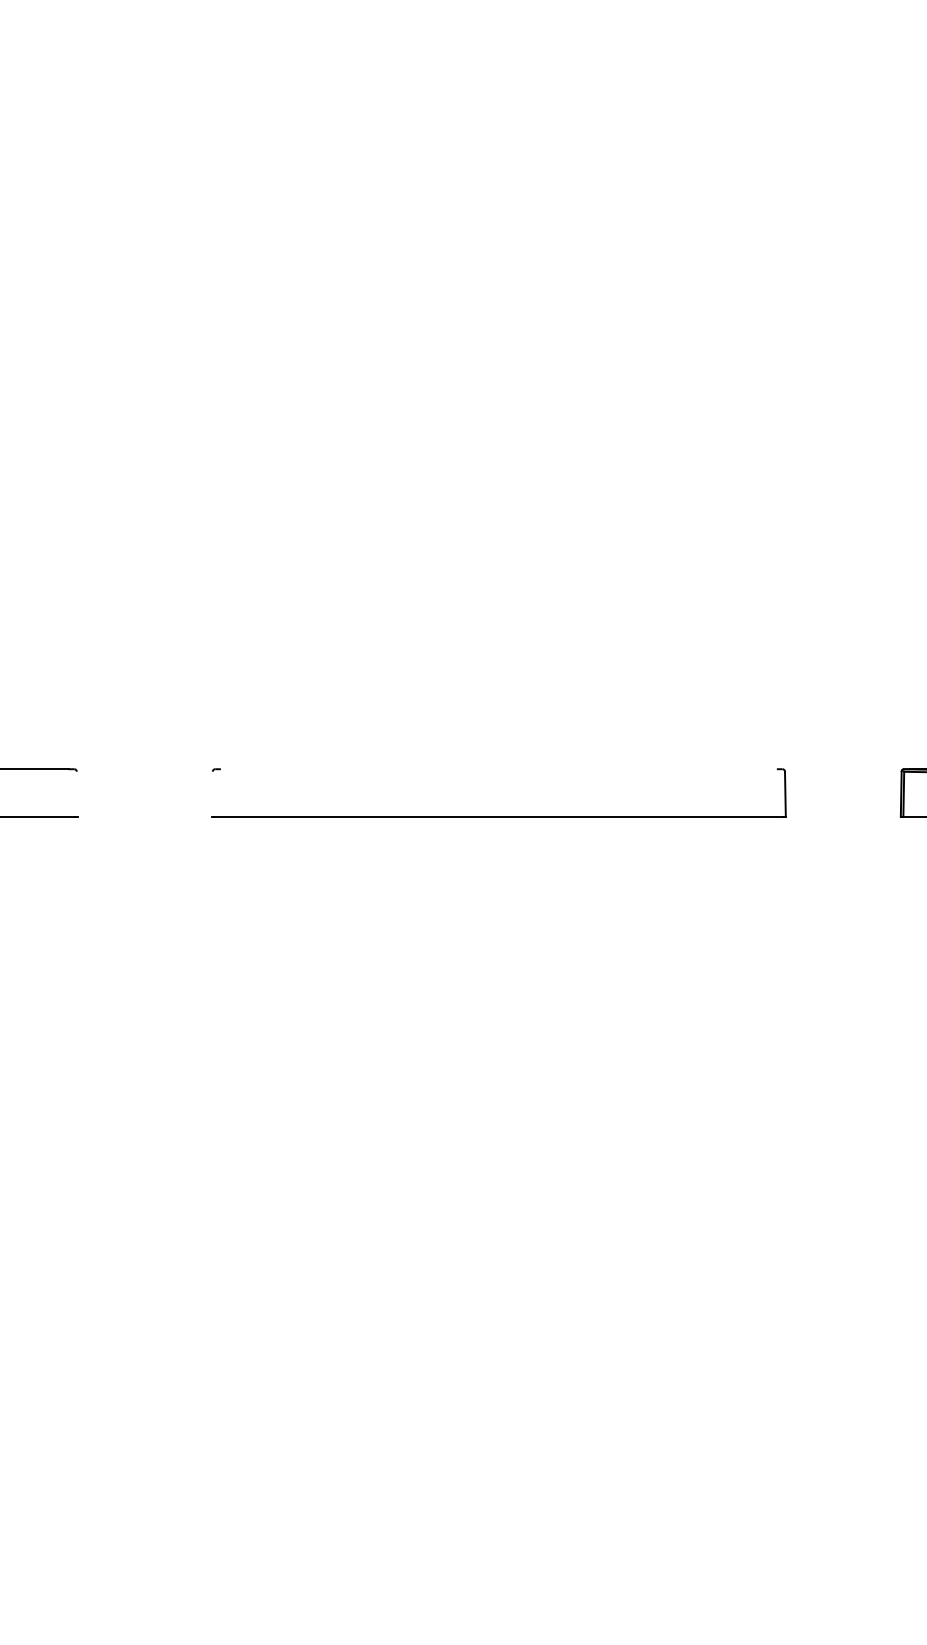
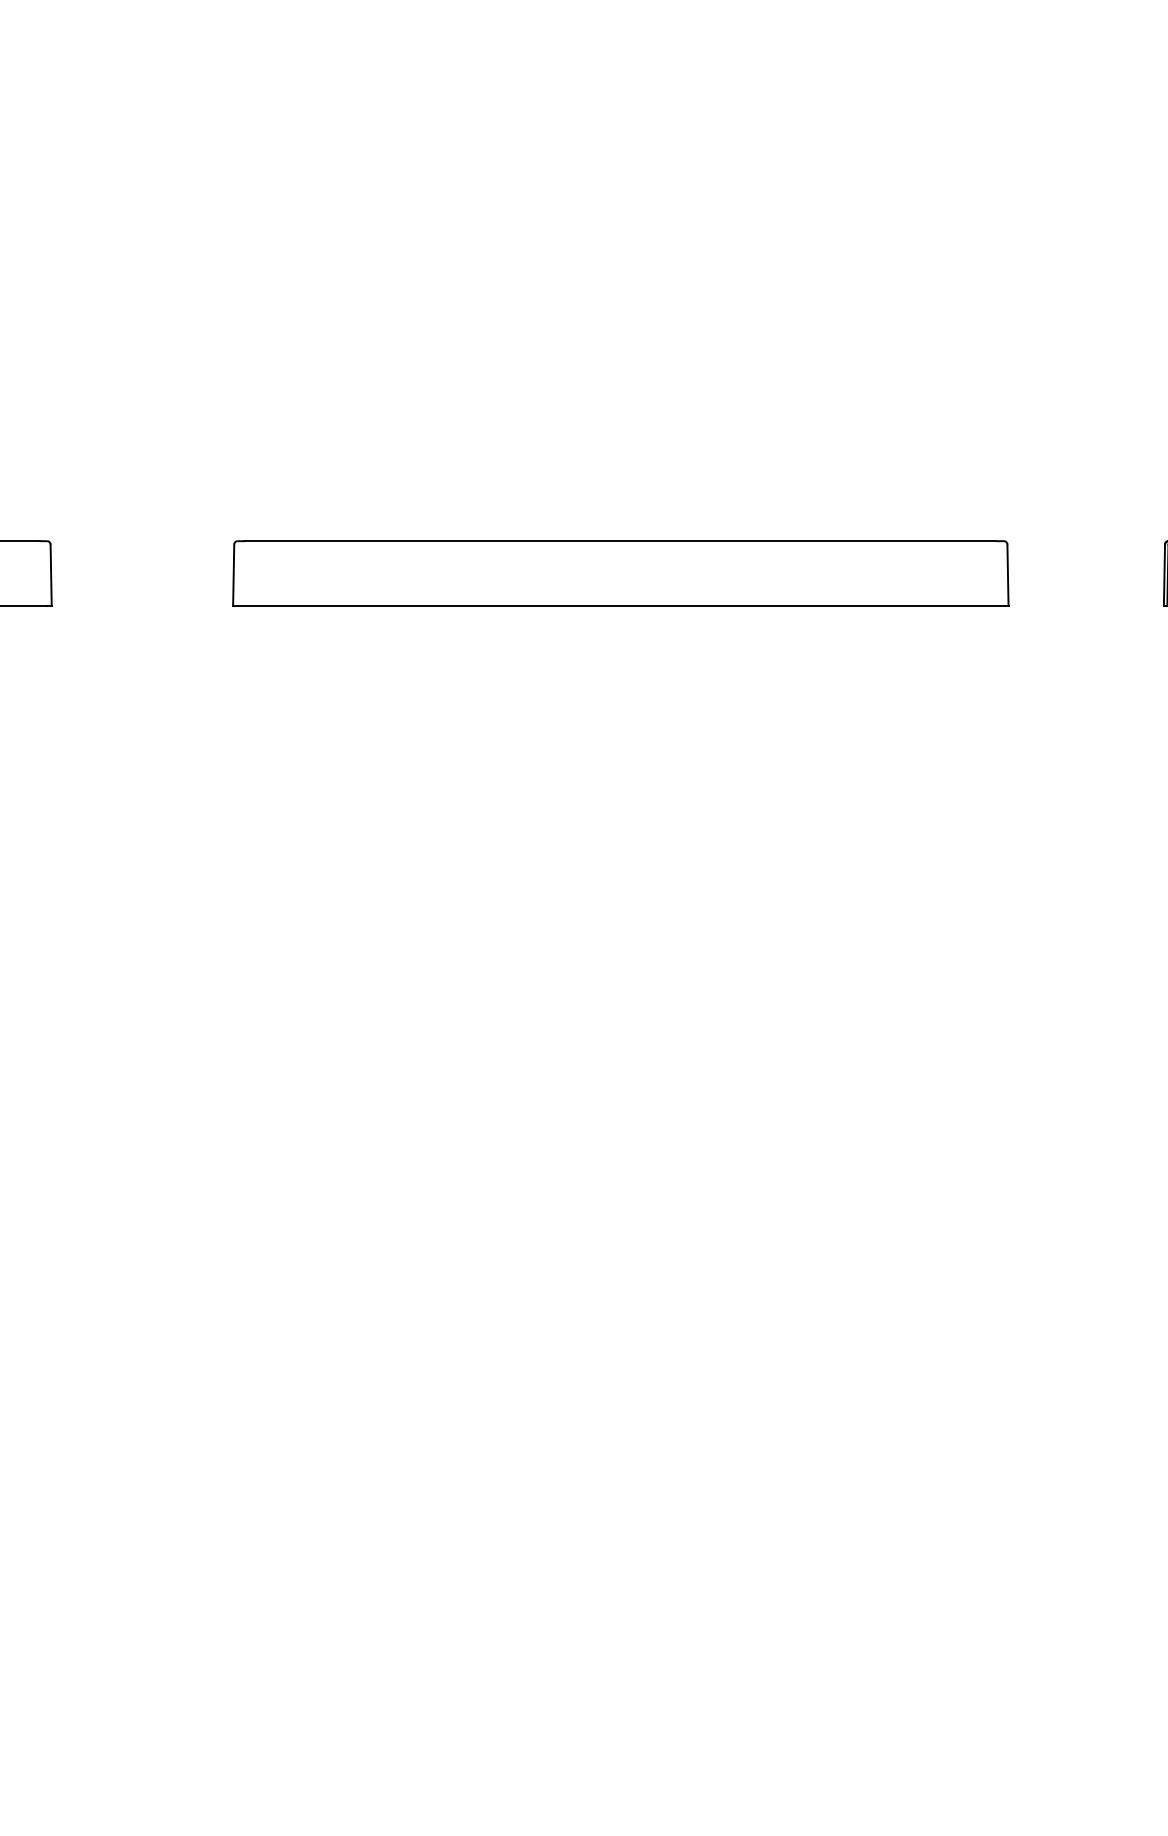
line: (498, 769) -> (620, 541), added
line: (76, 793) -> (50, 573), added
line: (211, 793) -> (232, 573), added

